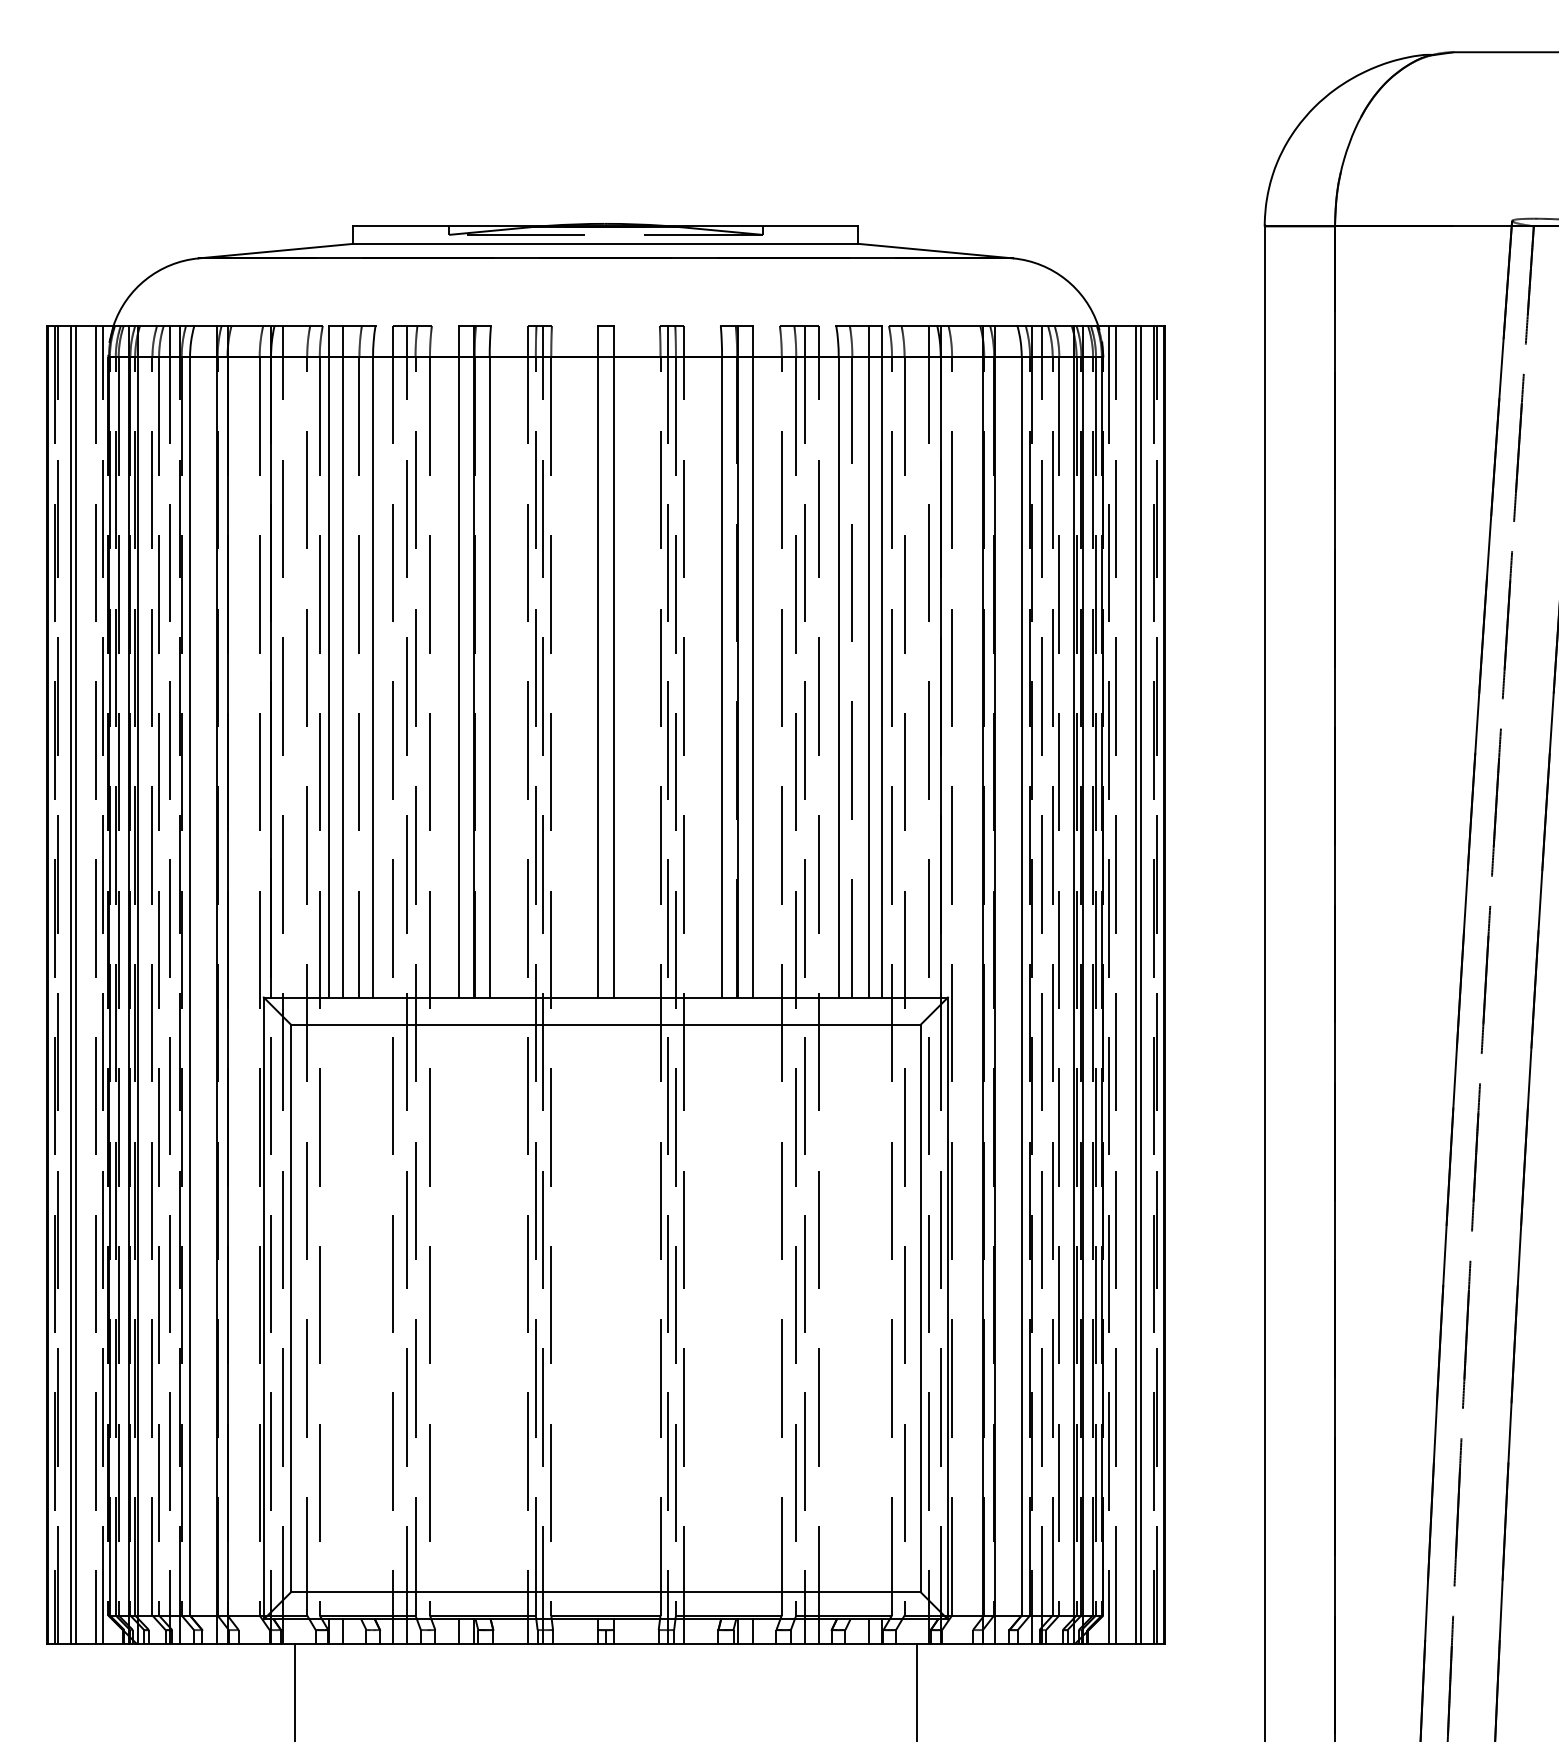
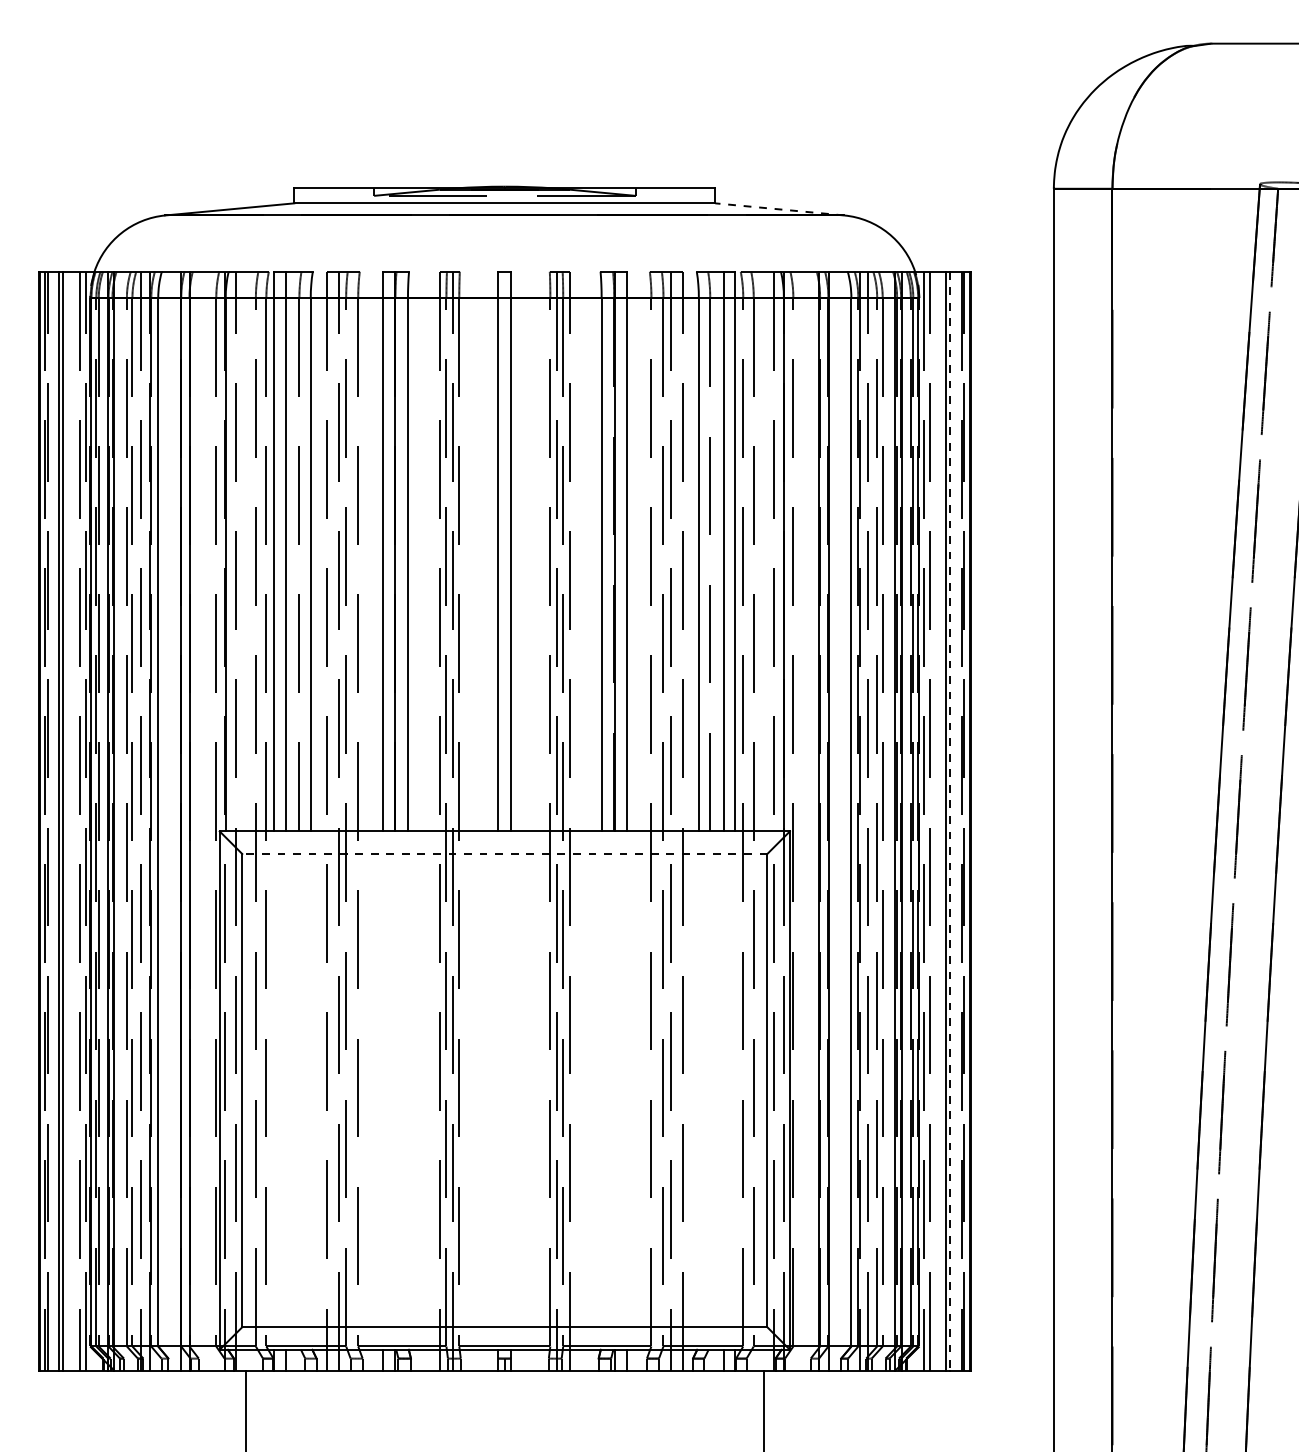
line: (935, 251) -> (779, 209), solid -> dashed
line: (1140, 985) -> (950, 821), solid -> dashed
line: (605, 1024) -> (504, 853), solid -> dashed

